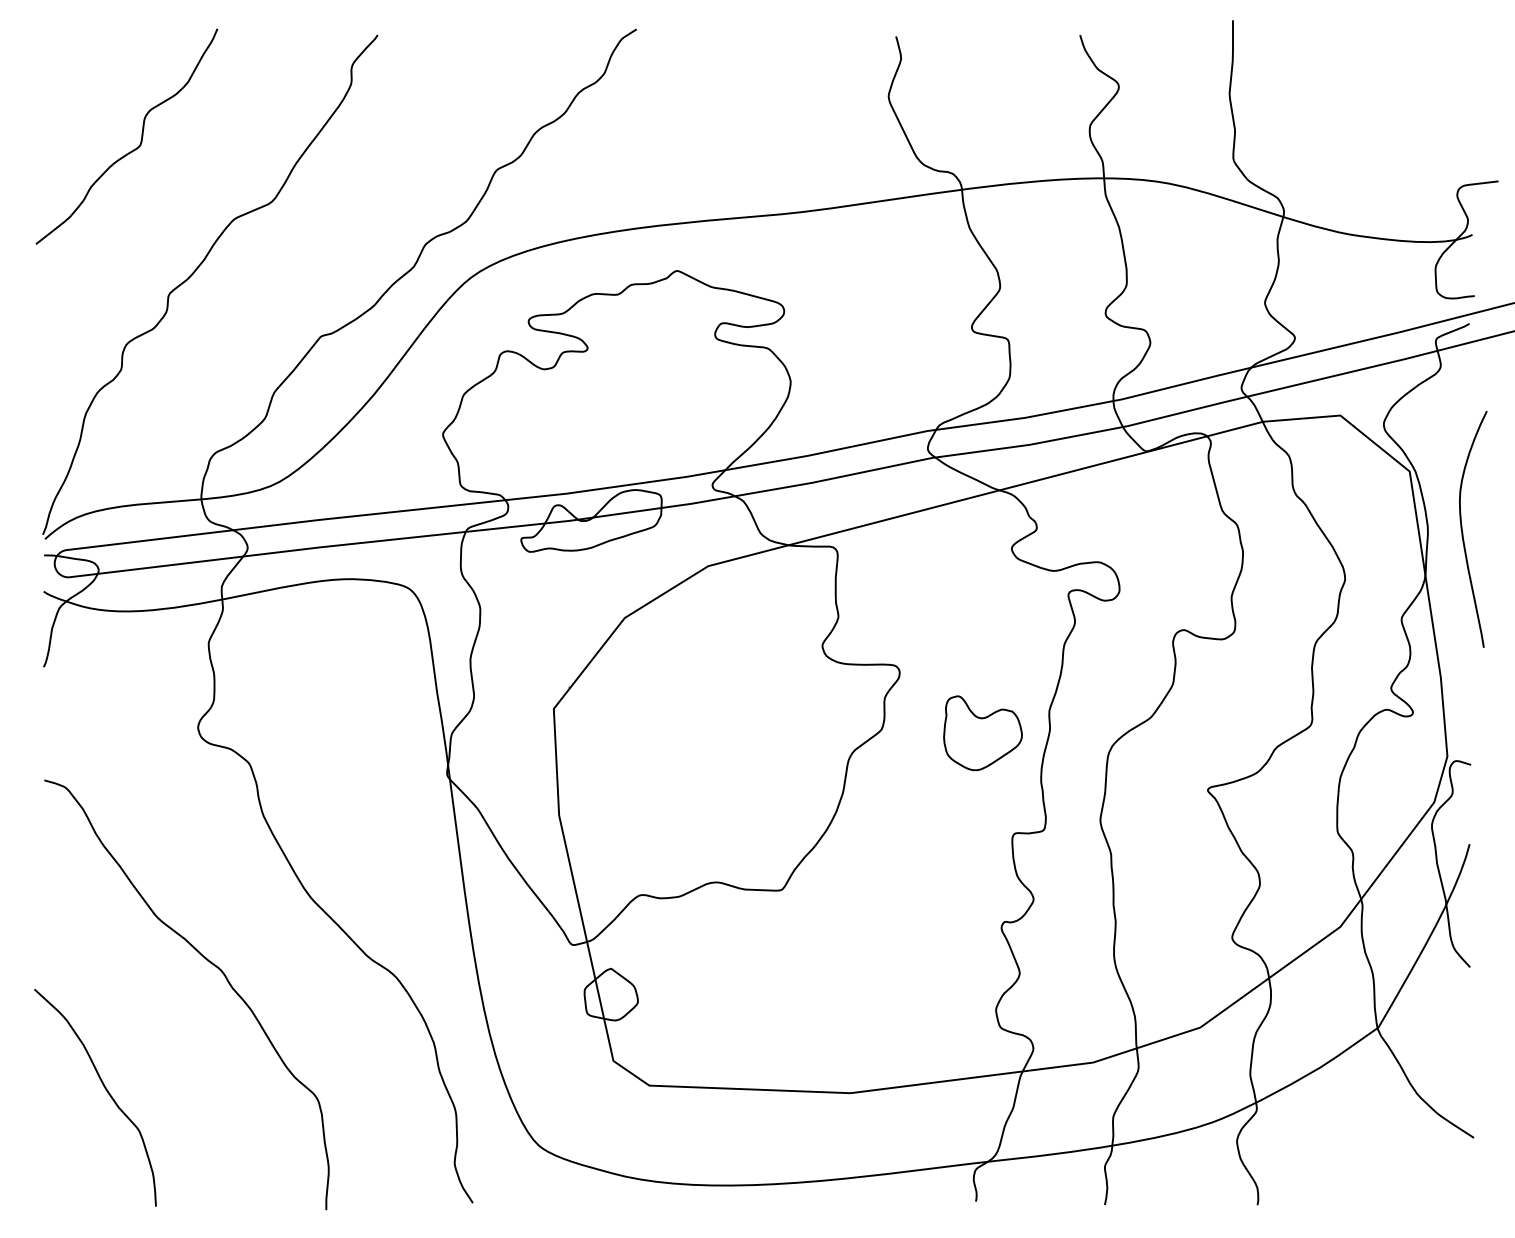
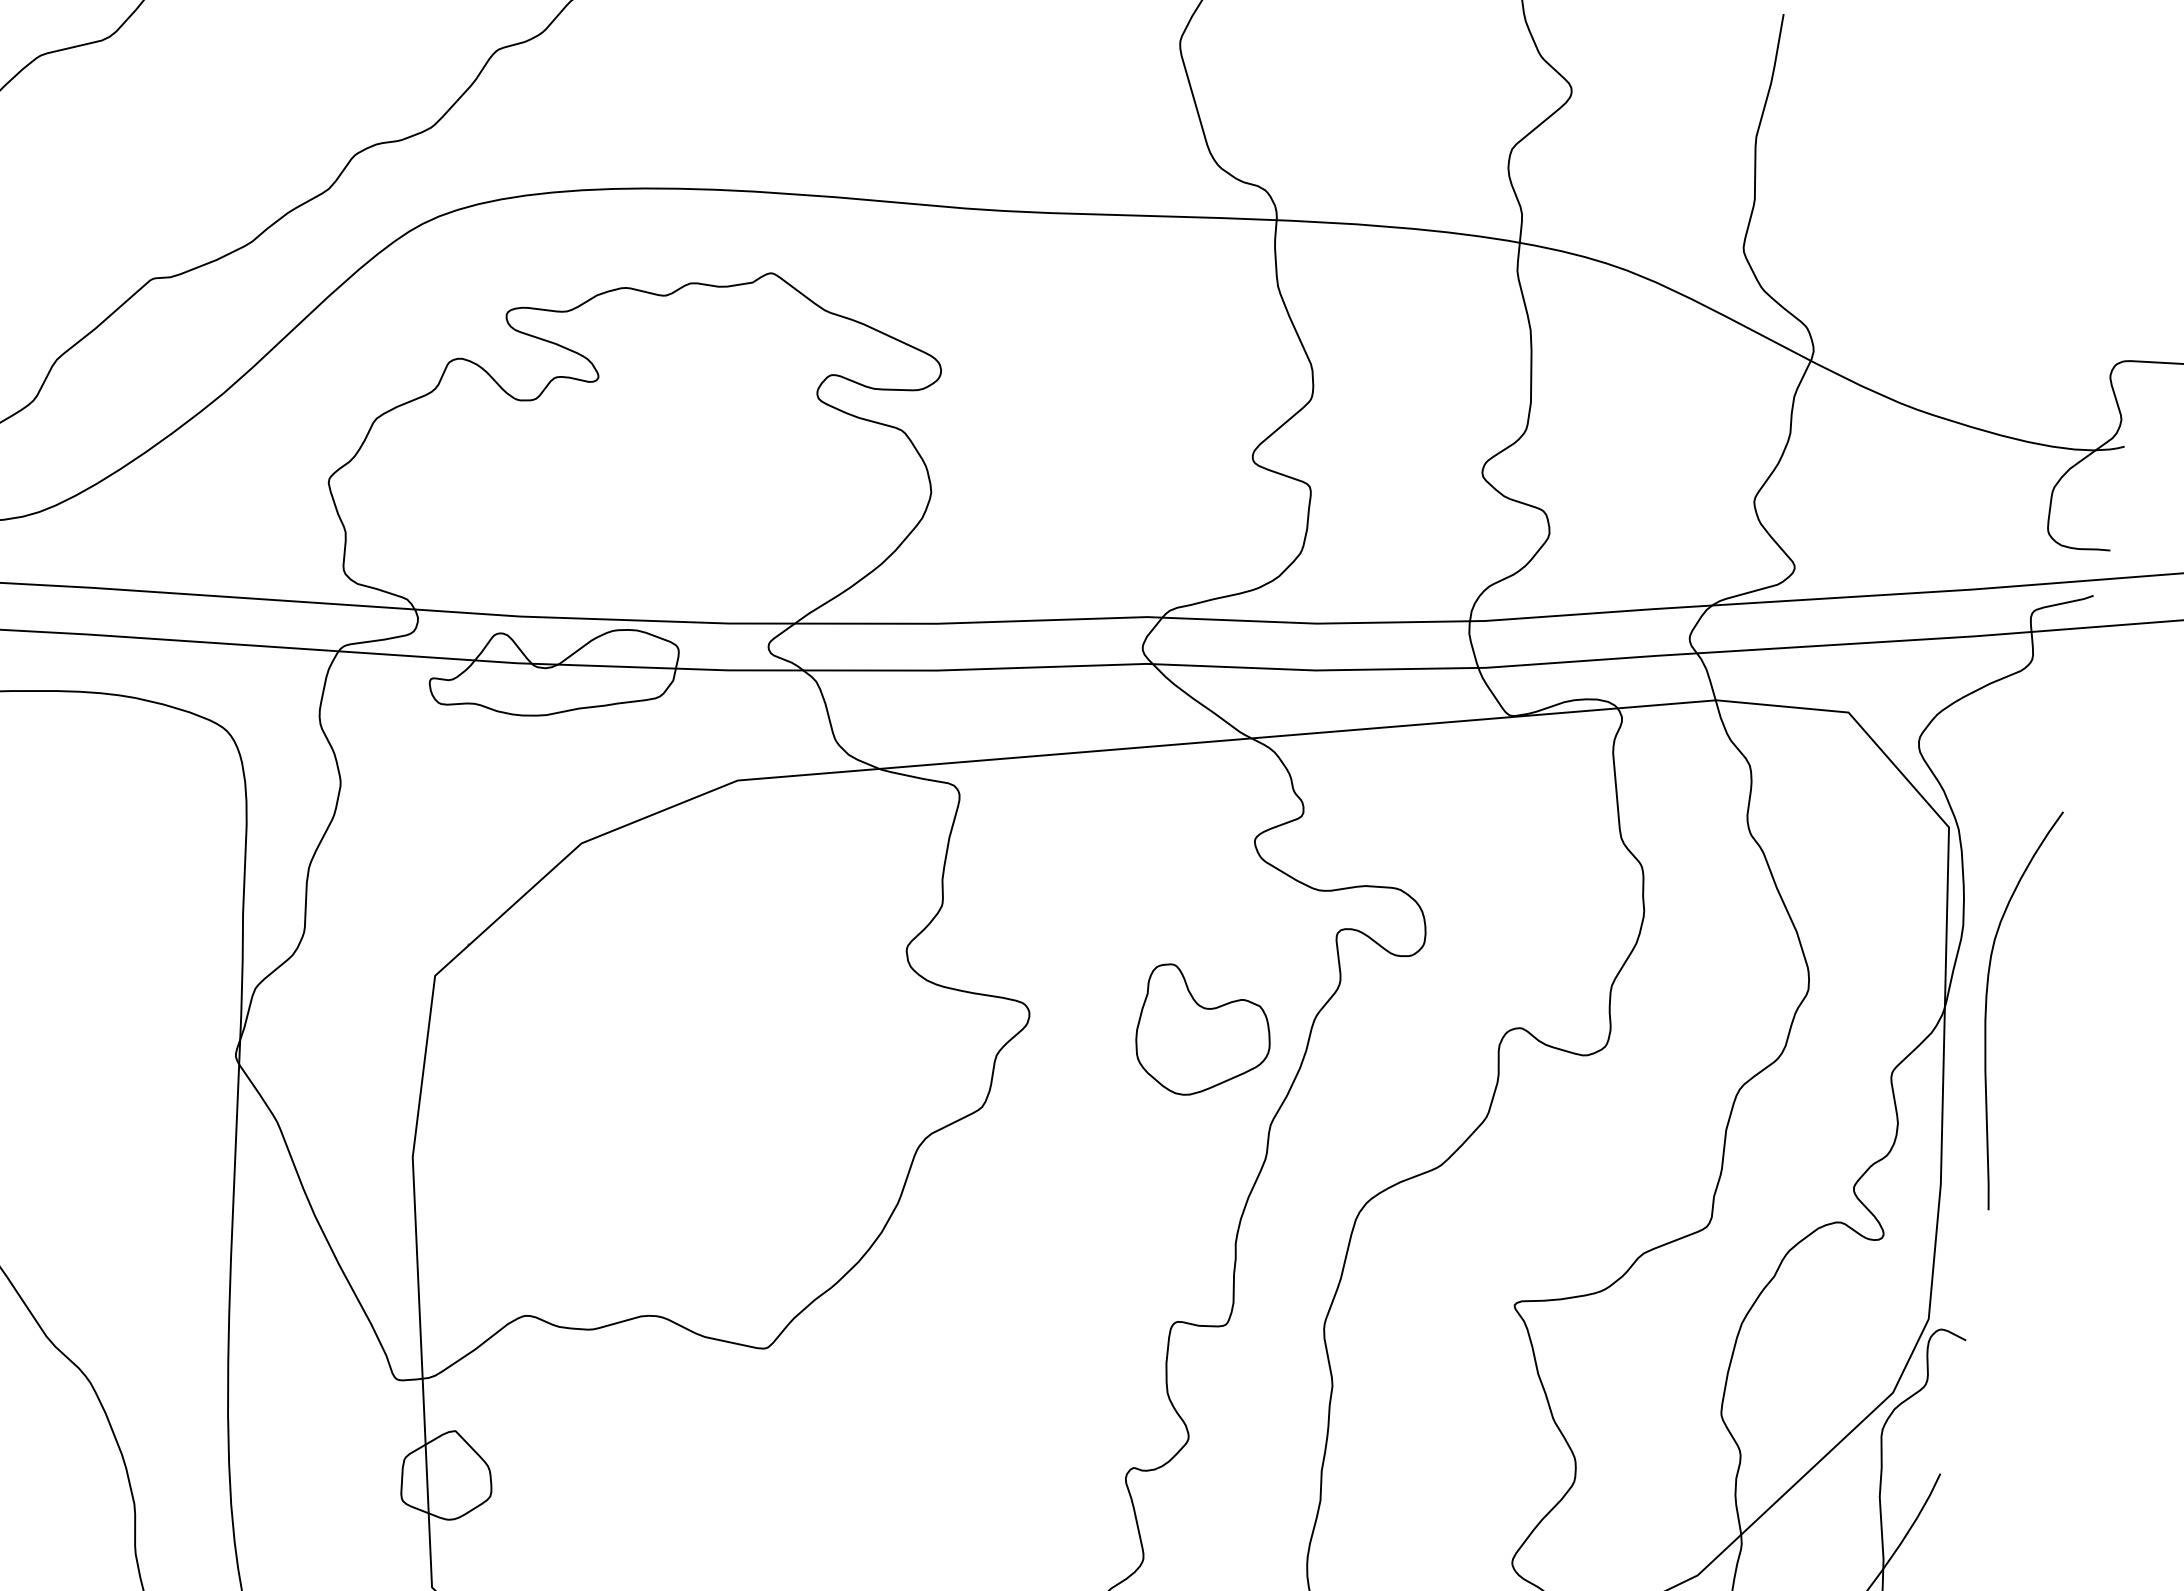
curve: (1463, 532) -> (1988, 1009), moved
part: (982, 733) -> (1203, 1034), moved

